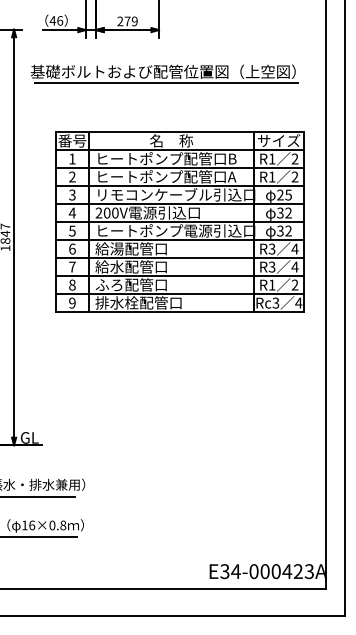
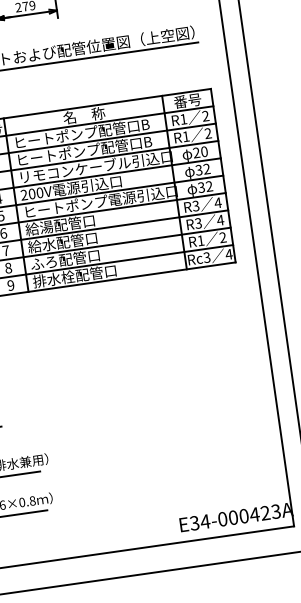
text: (278, 140) -> (187, 100), サイズ -> 番号
text: (231, 176) -> (146, 141), ヒートポンプ配管口A -> ヒートポンプ配管口B
text: (288, 194) -> (204, 151), 25 -> 20

